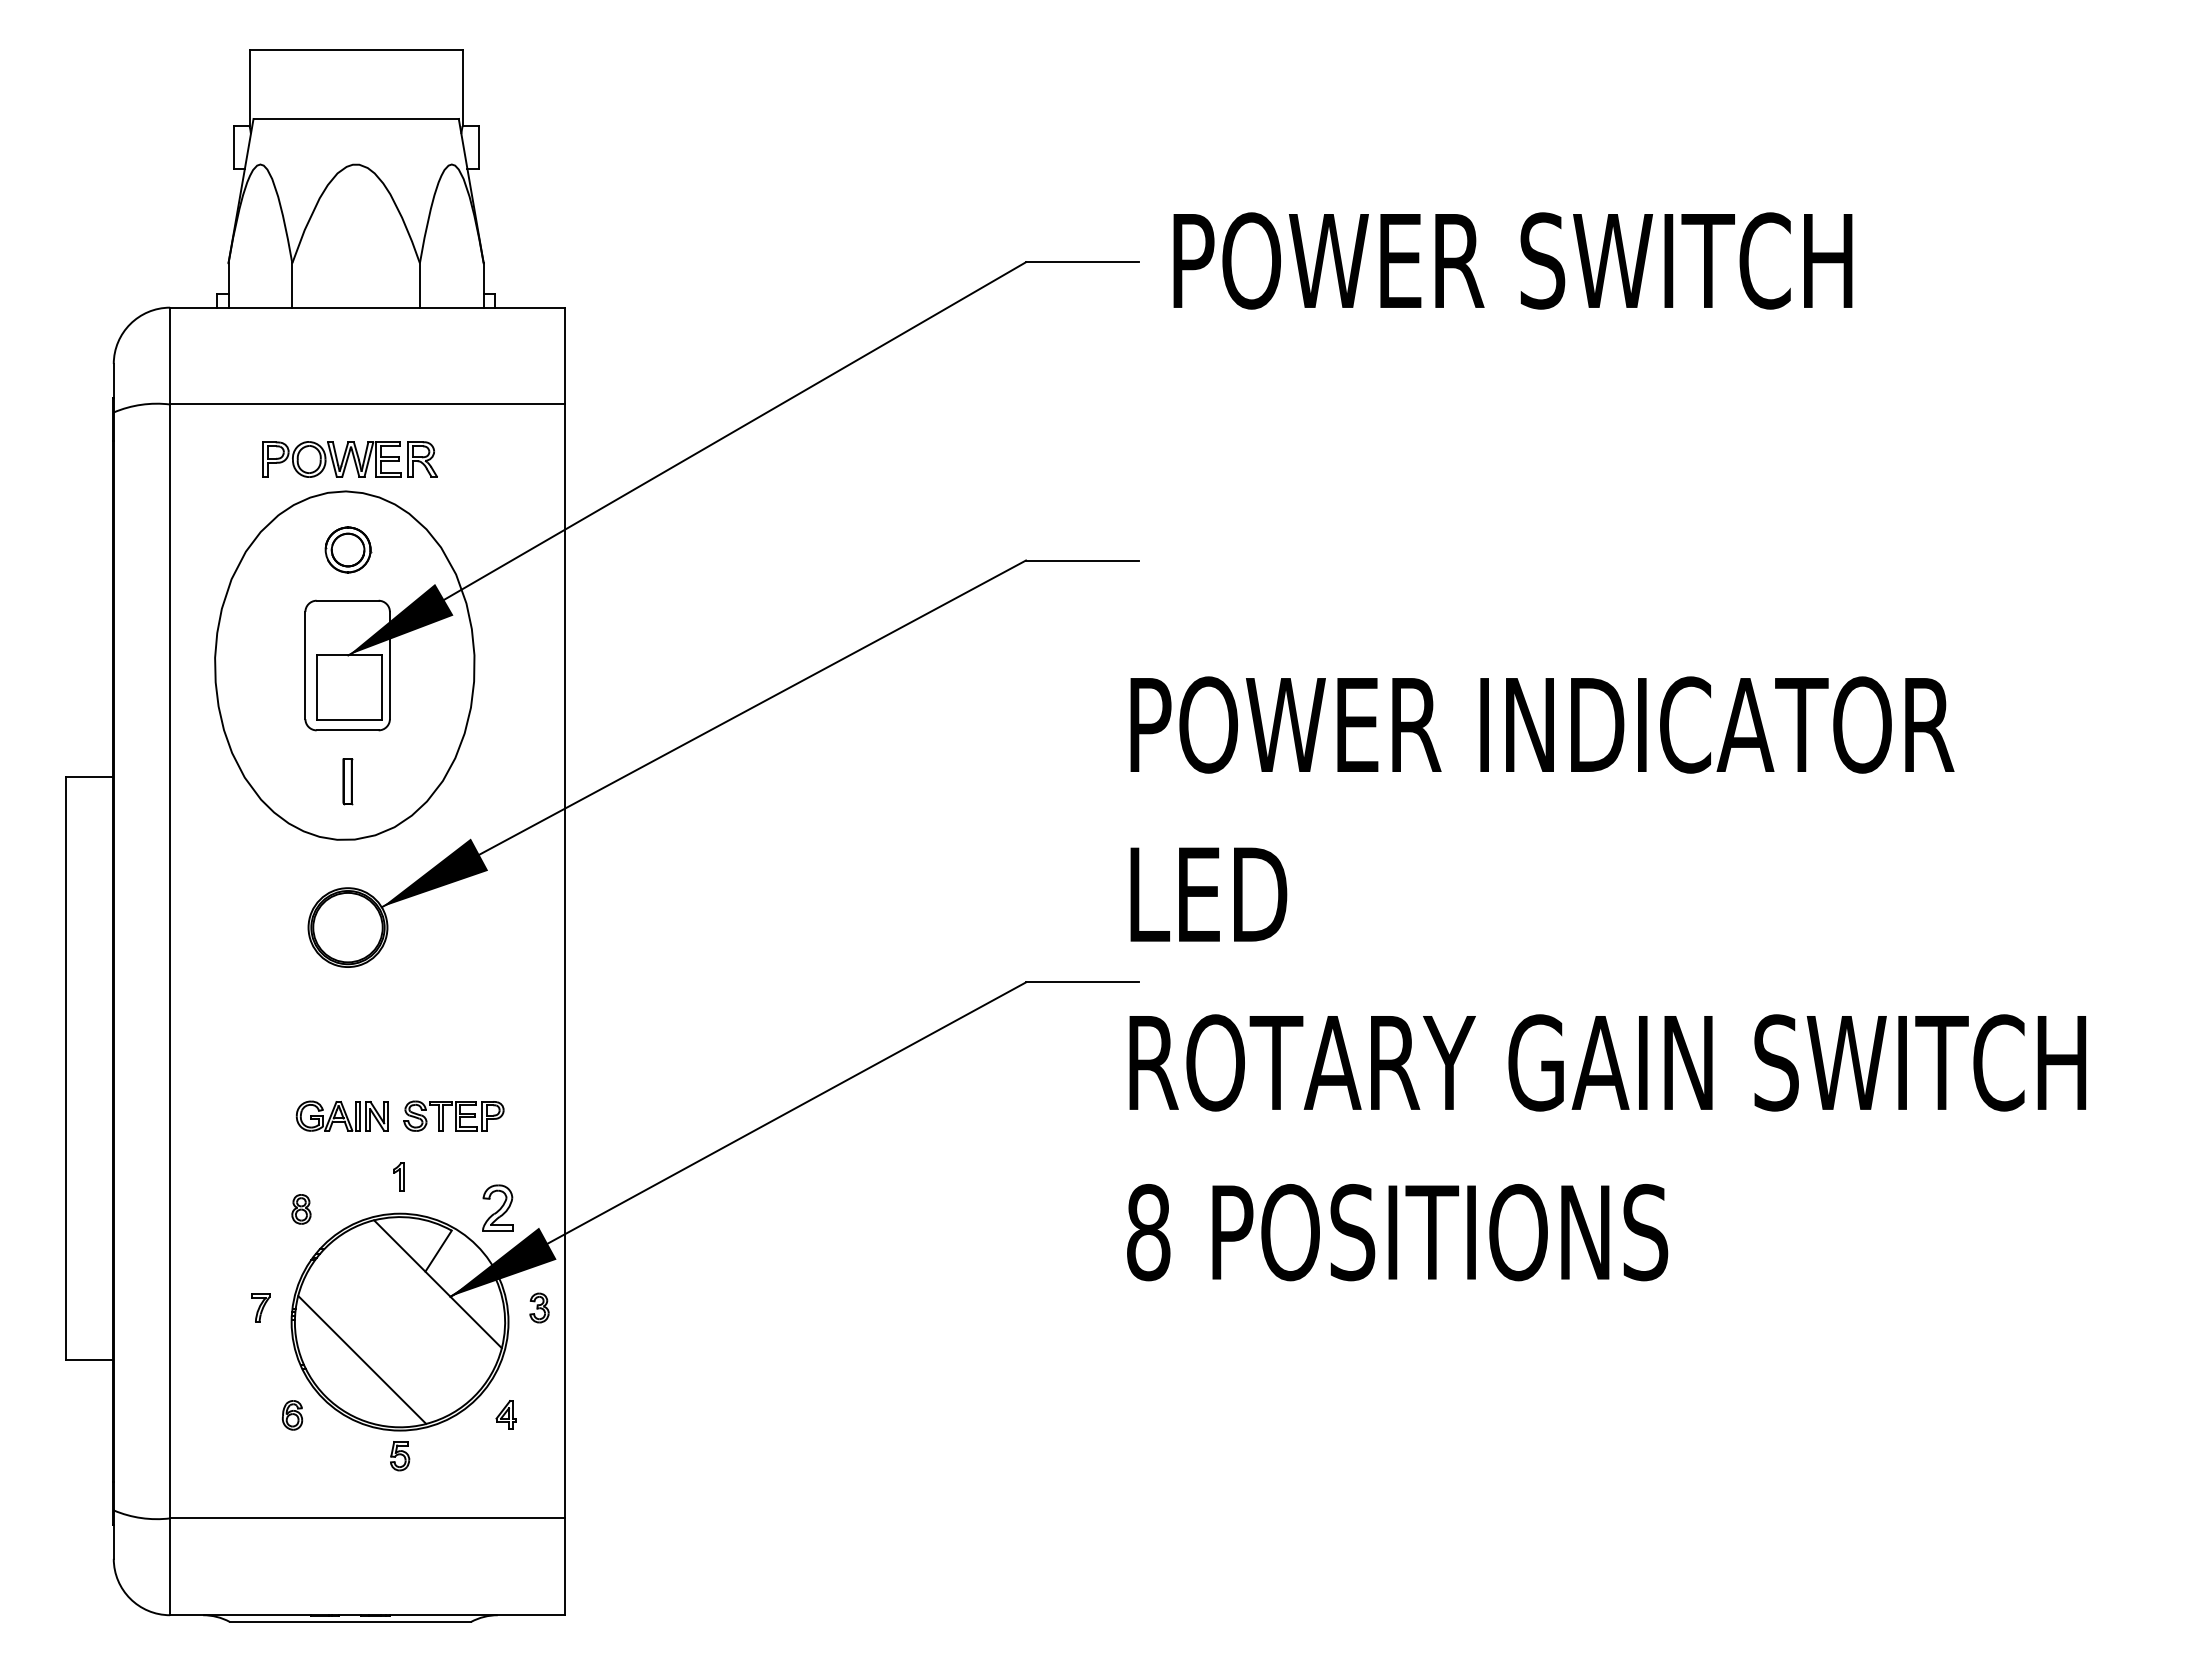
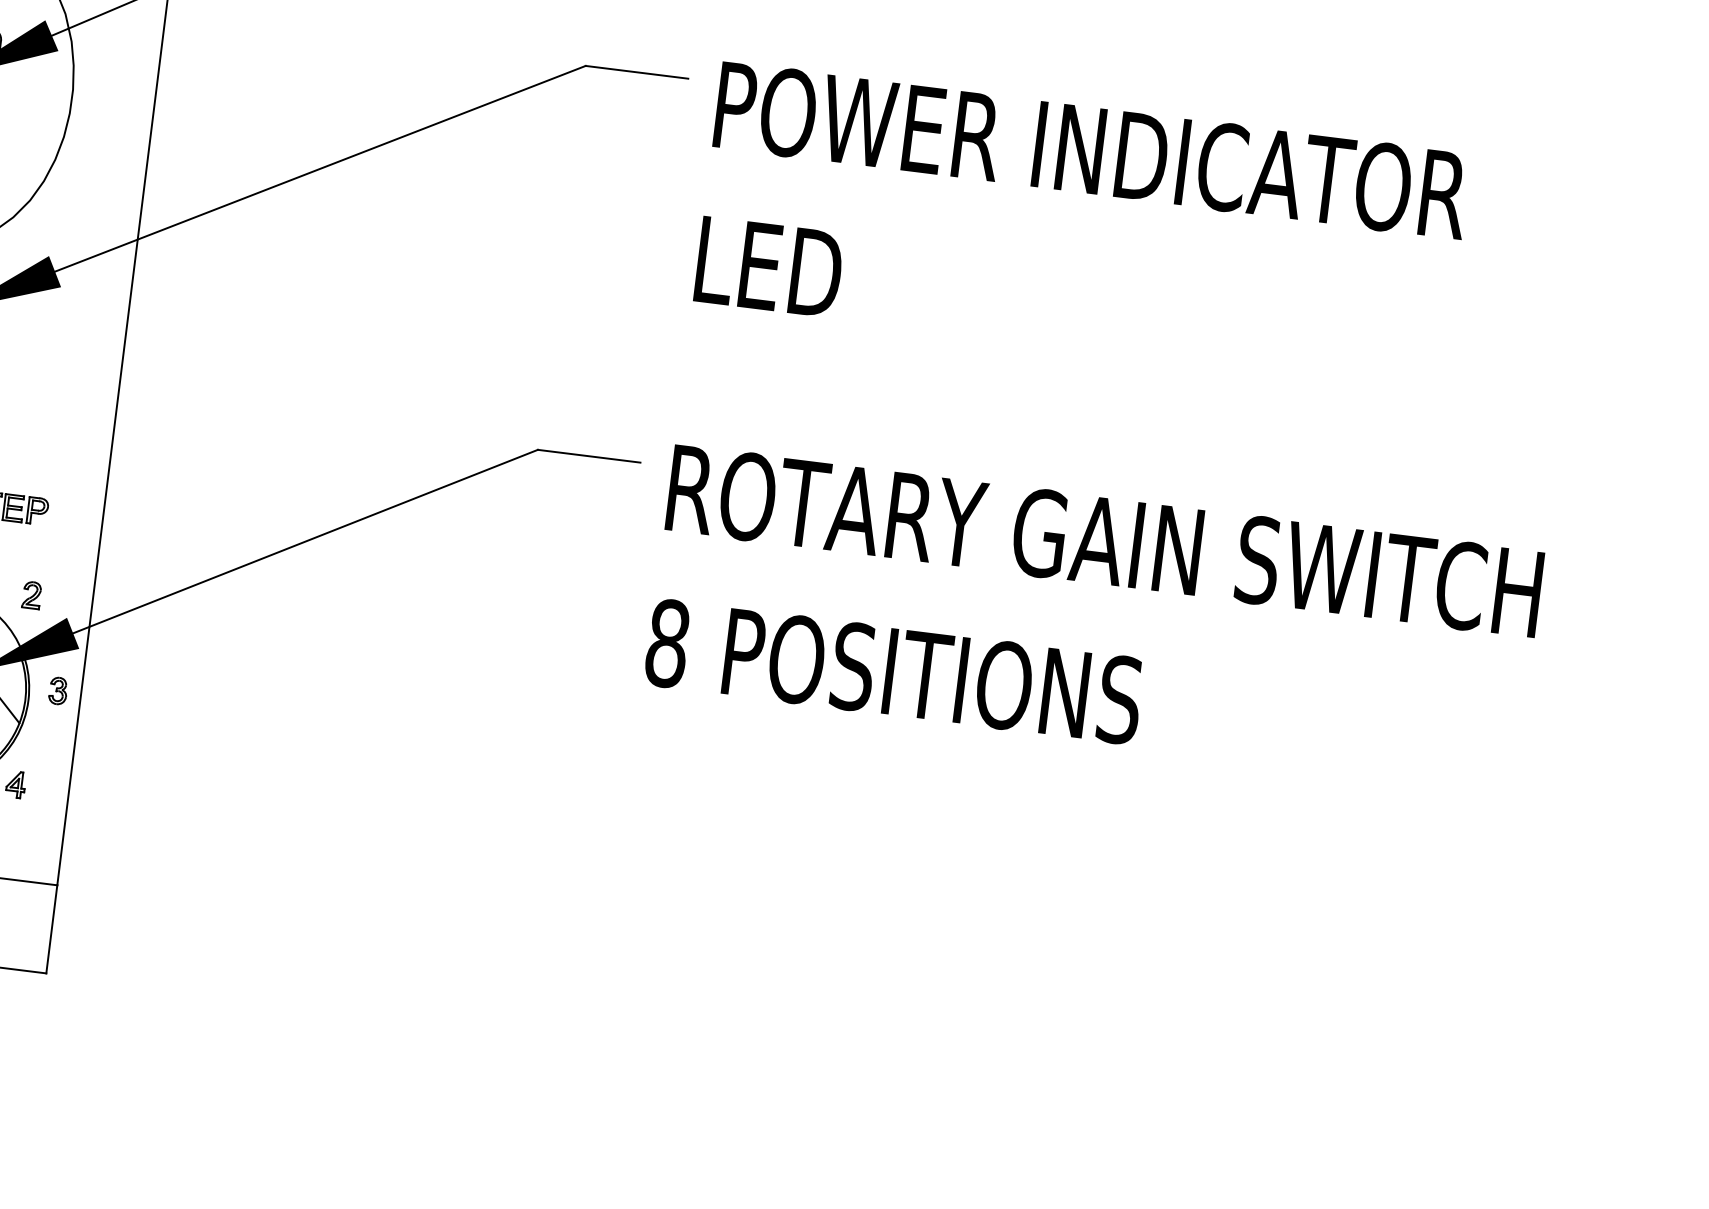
text: (1542, 808) -> (1082, 226), moved
text: (1606, 1147) -> (1094, 618), moved
part: (498, 1207) -> (32, 594), size x0.62

